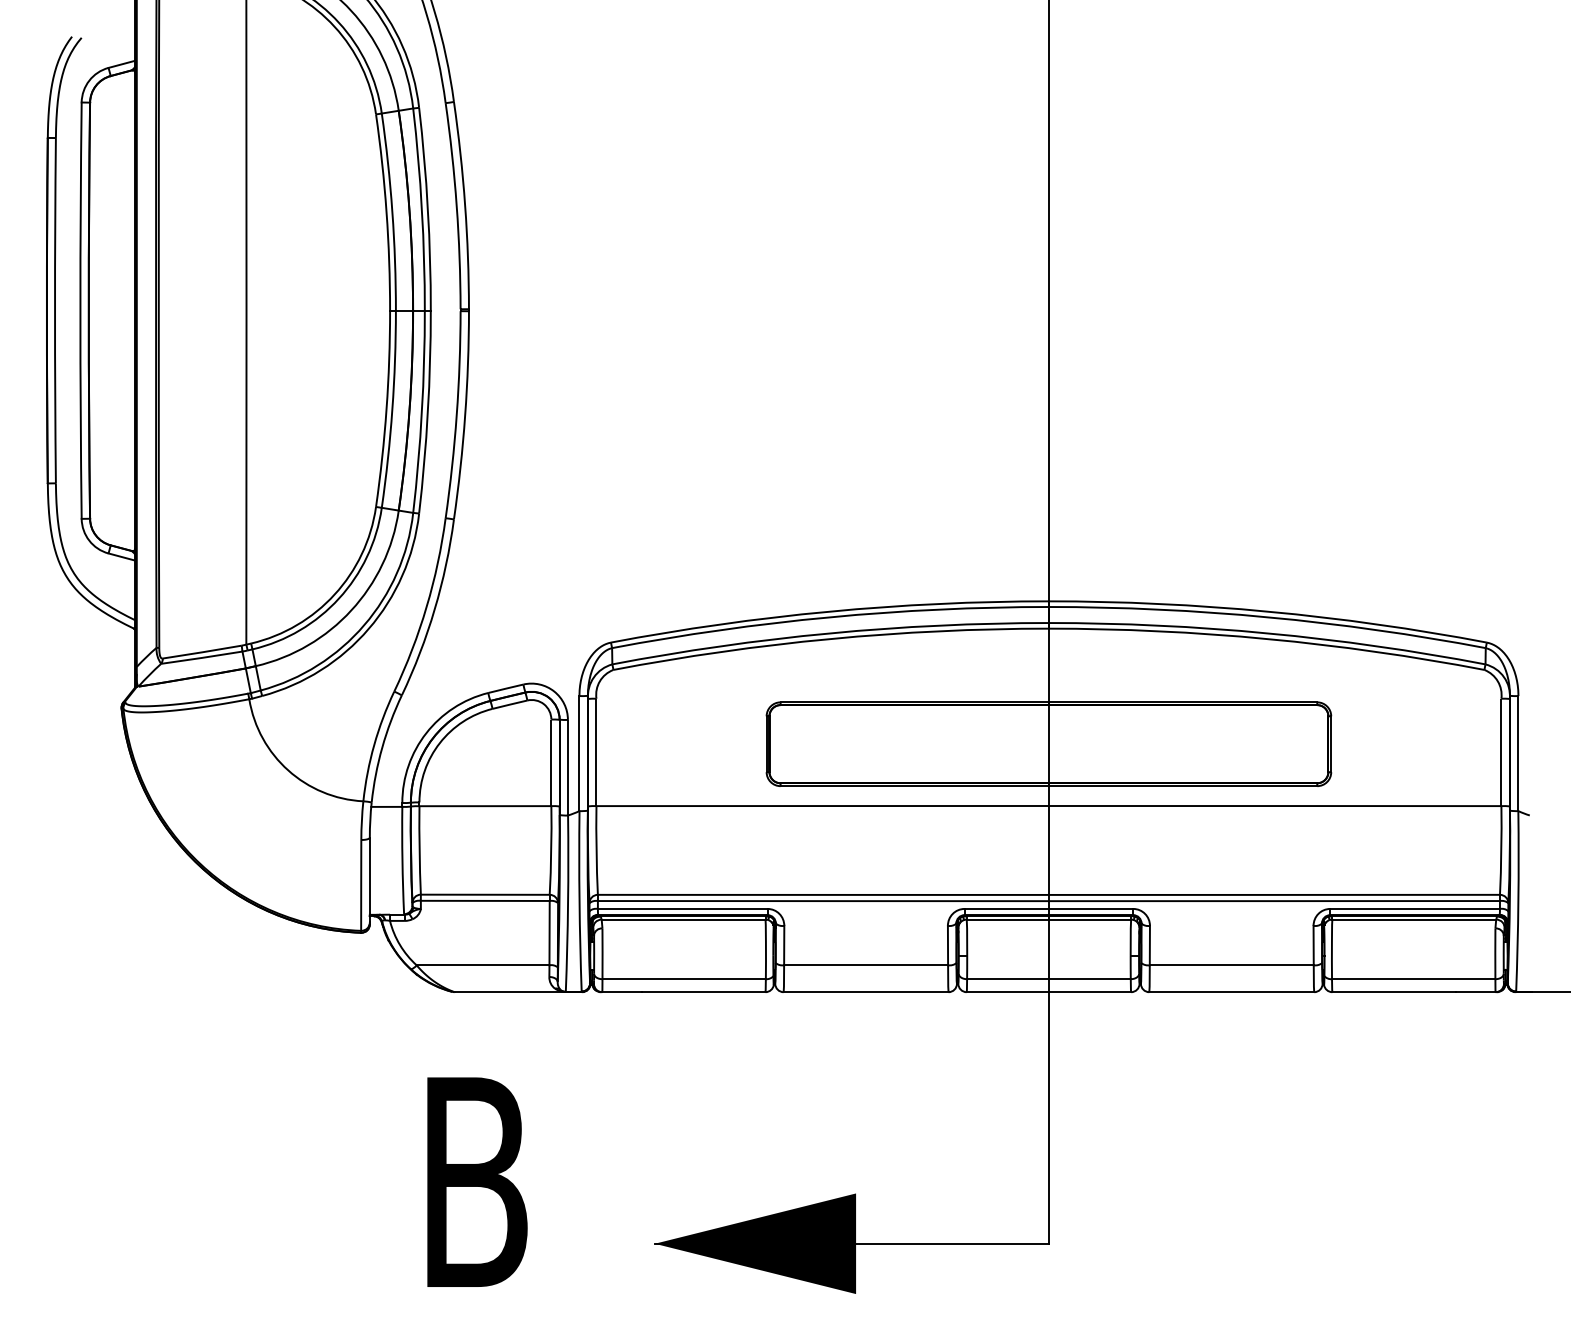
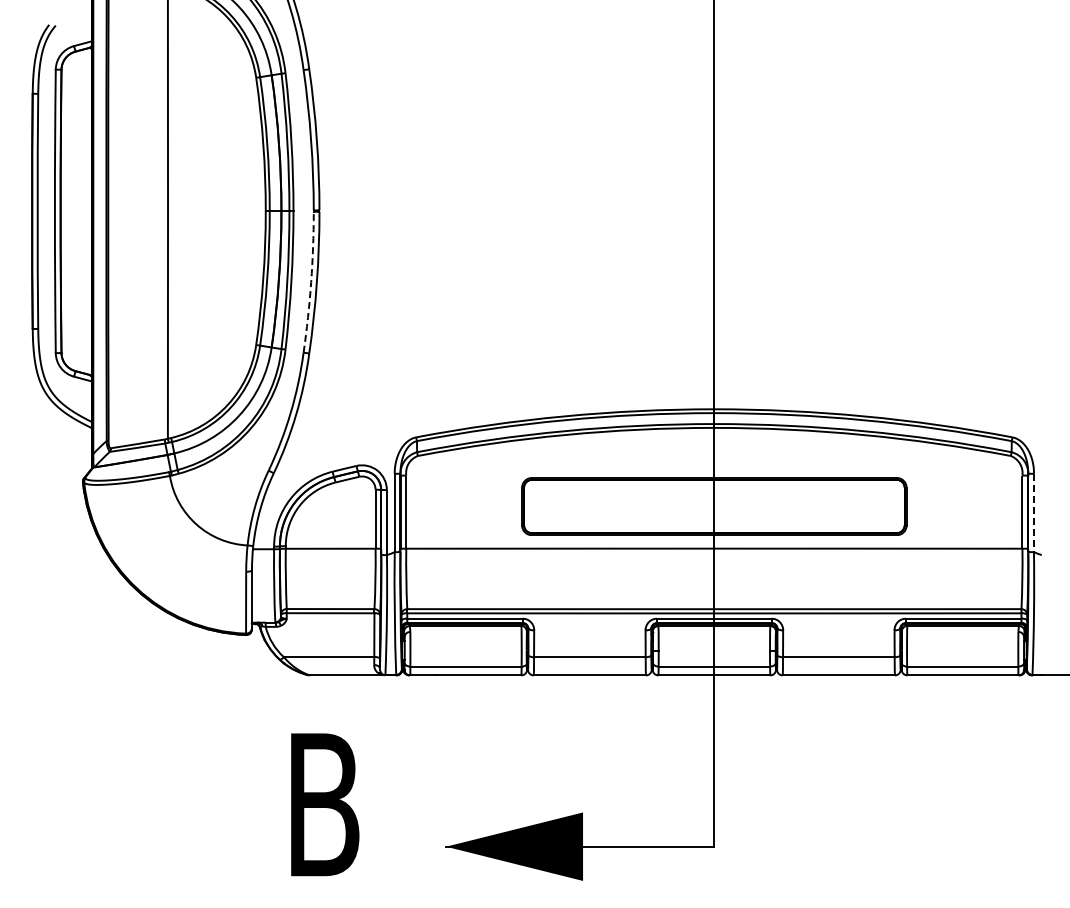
arc: (457, 415) -> (311, 282), solid -> dashed
line: (1519, 754) -> (1034, 513), solid -> dashed

